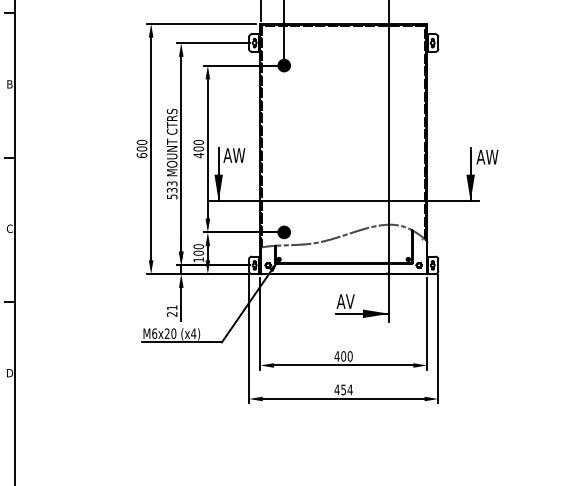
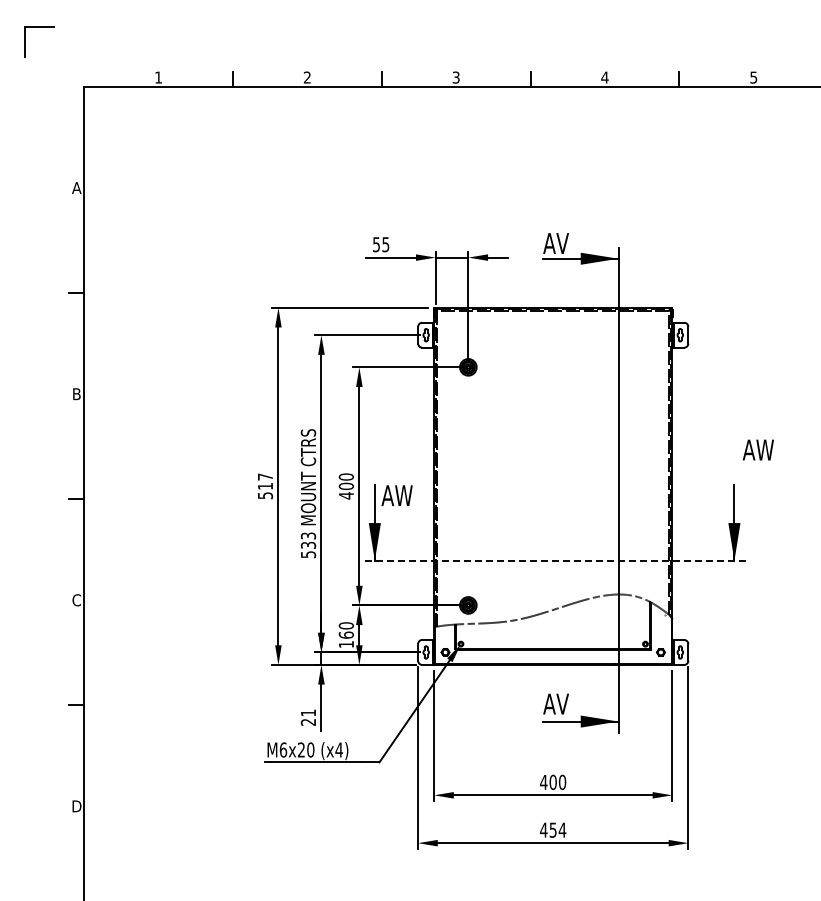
text: (142, 149) -> (265, 486), 600 -> 517
text: (486, 156) -> (757, 449), moved
line: (344, 200) -> (554, 560), solid -> dashed
text: (198, 252) -> (345, 634), 100 -> 160

